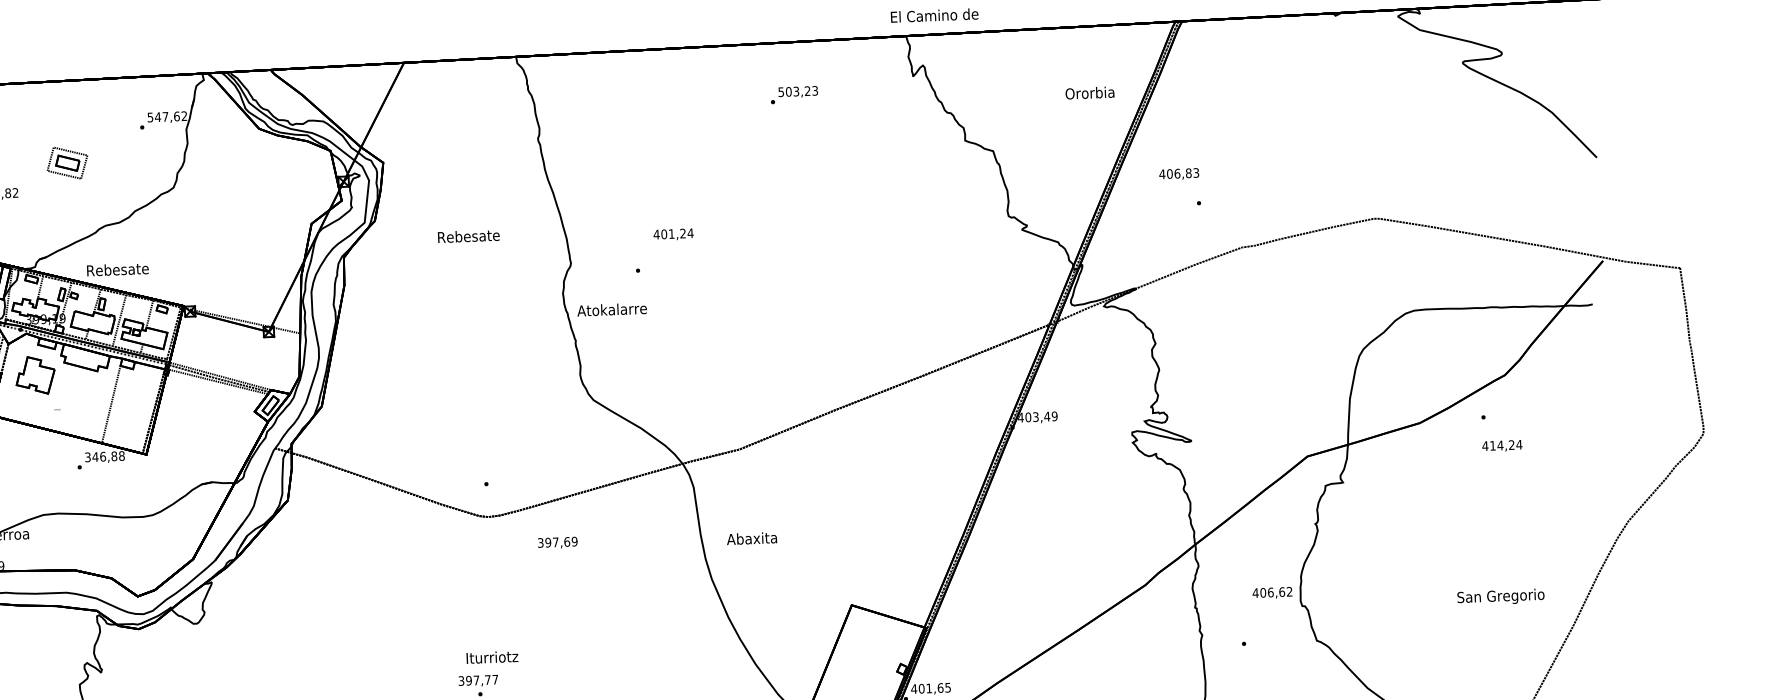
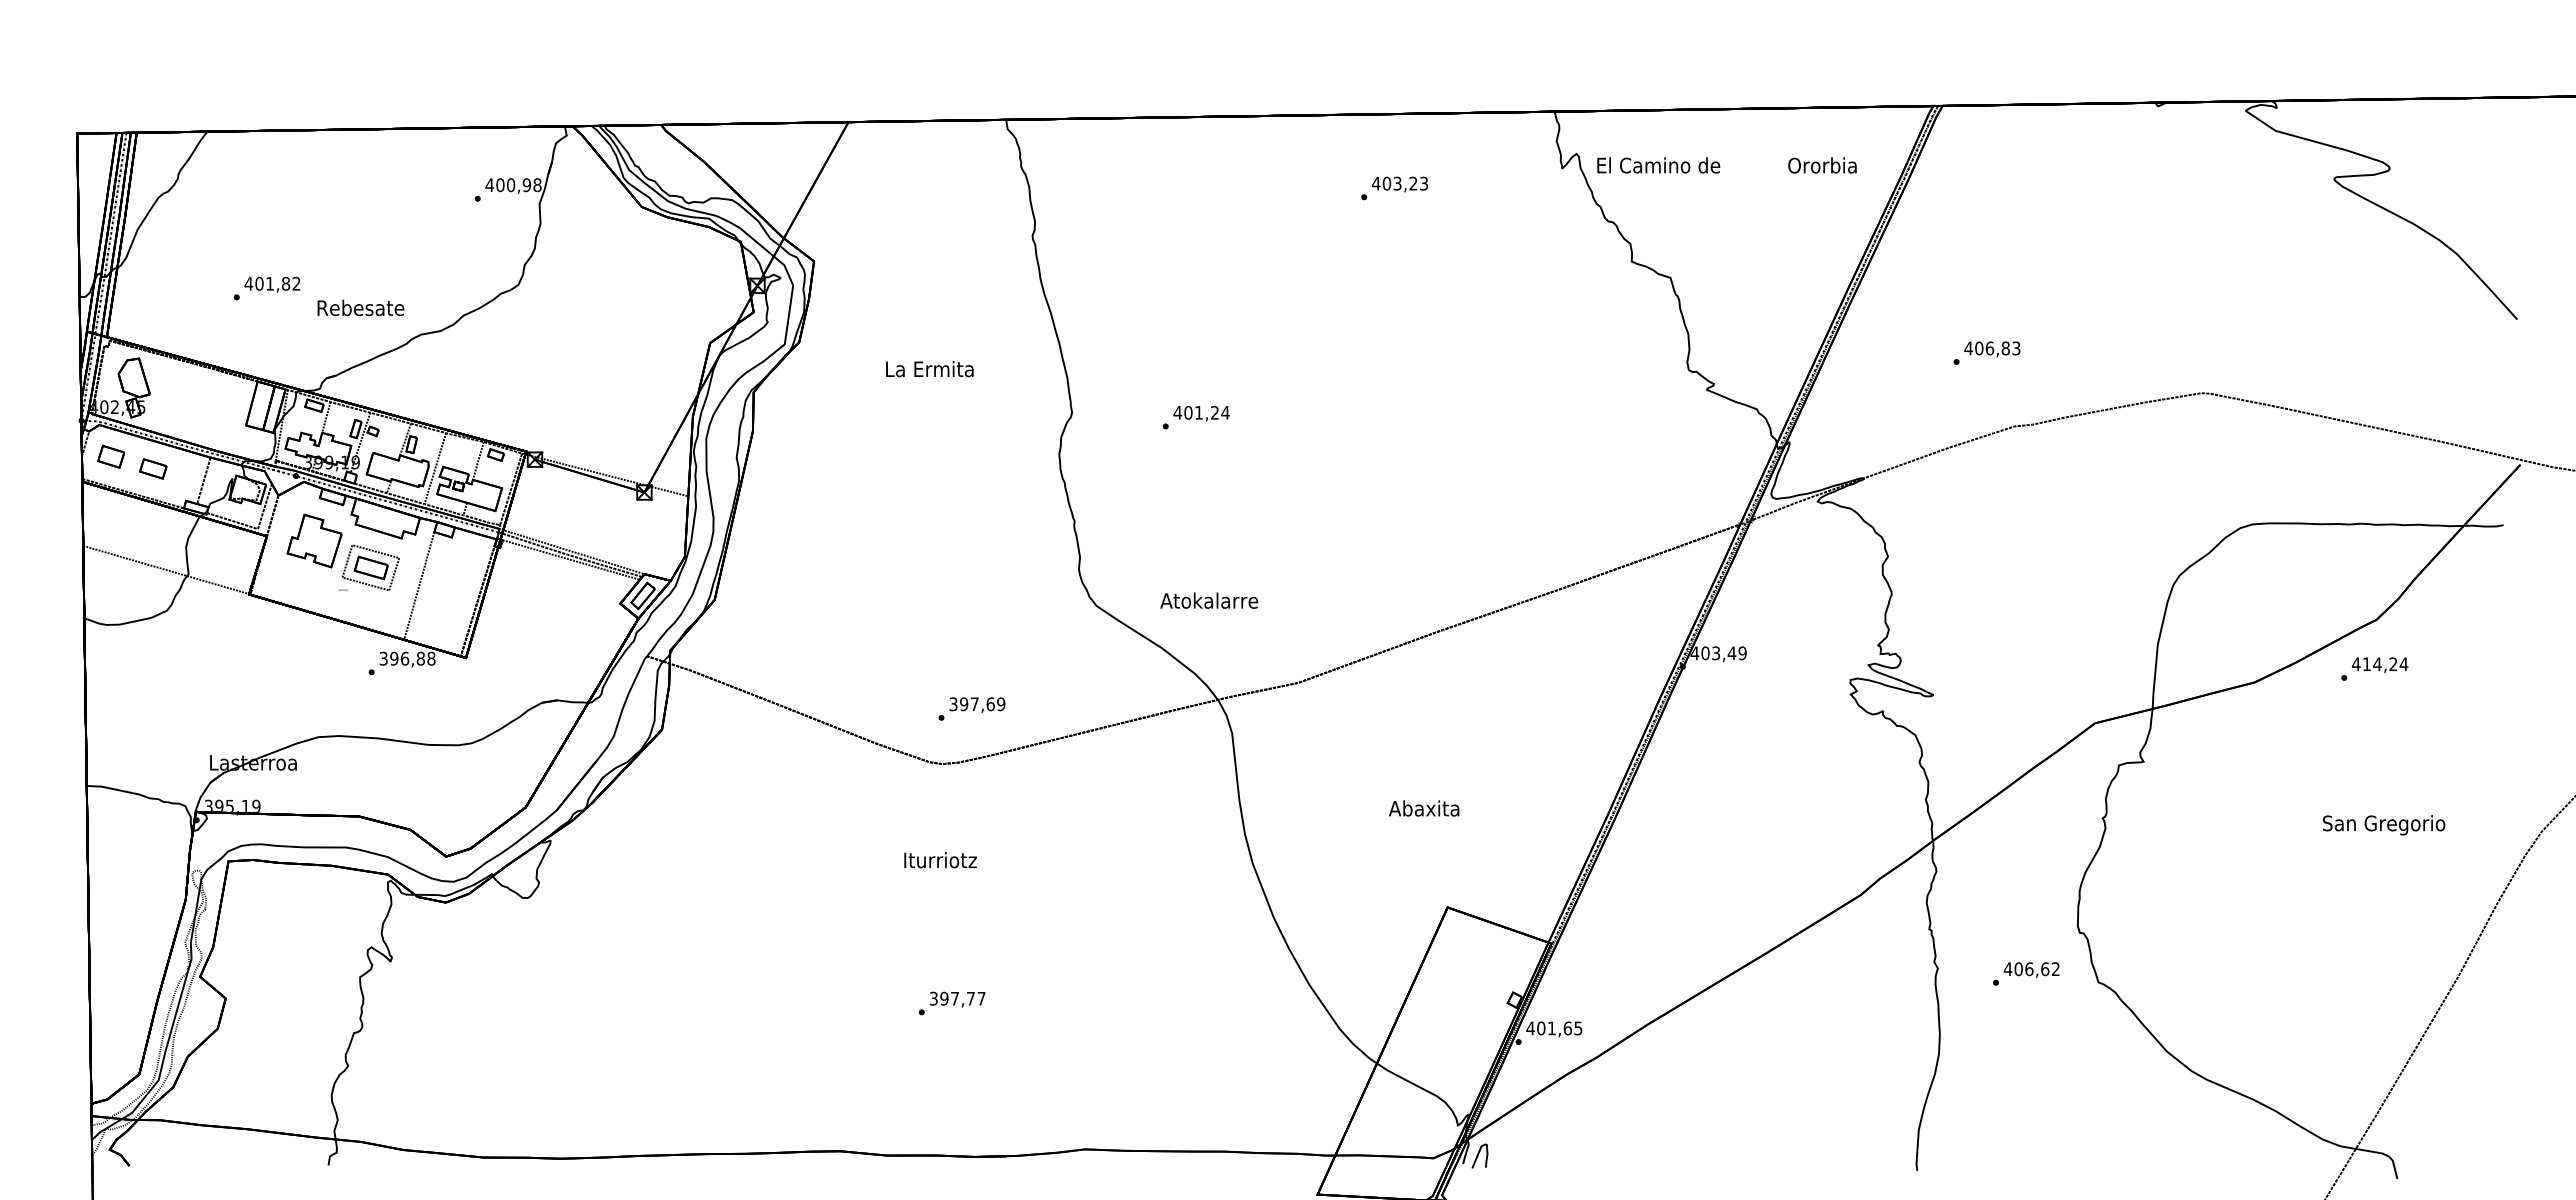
text: (934, 15) -> (1658, 165), moved
text: (780, 92) -> (1375, 183), 503,23 -> 403,23
text: (1089, 93) -> (1822, 165), moved
text: (167, 117) -> (513, 185), 547,62 -> 400,98
part: (67, 162) -> (370, 567), moved
text: (1179, 174) -> (1992, 349), moved
text: (673, 234) -> (1201, 413), moved
text: (468, 236) -> (929, 369), Rebesate -> La Ermita
text: (117, 269) -> (360, 307), moved
text: (612, 309) -> (1209, 600), moved
text: (1501, 446) -> (2379, 665), moved
text: (95, 456) -> (394, 658), 346,88 -> 396,88
text: (752, 538) -> (1424, 808), moved
text: (557, 542) -> (977, 704), moved
text: (1272, 593) -> (2031, 970), moved
text: (1501, 597) -> (2384, 825), moved
text: (492, 657) -> (940, 860), moved
text: (478, 680) -> (957, 999), moved

